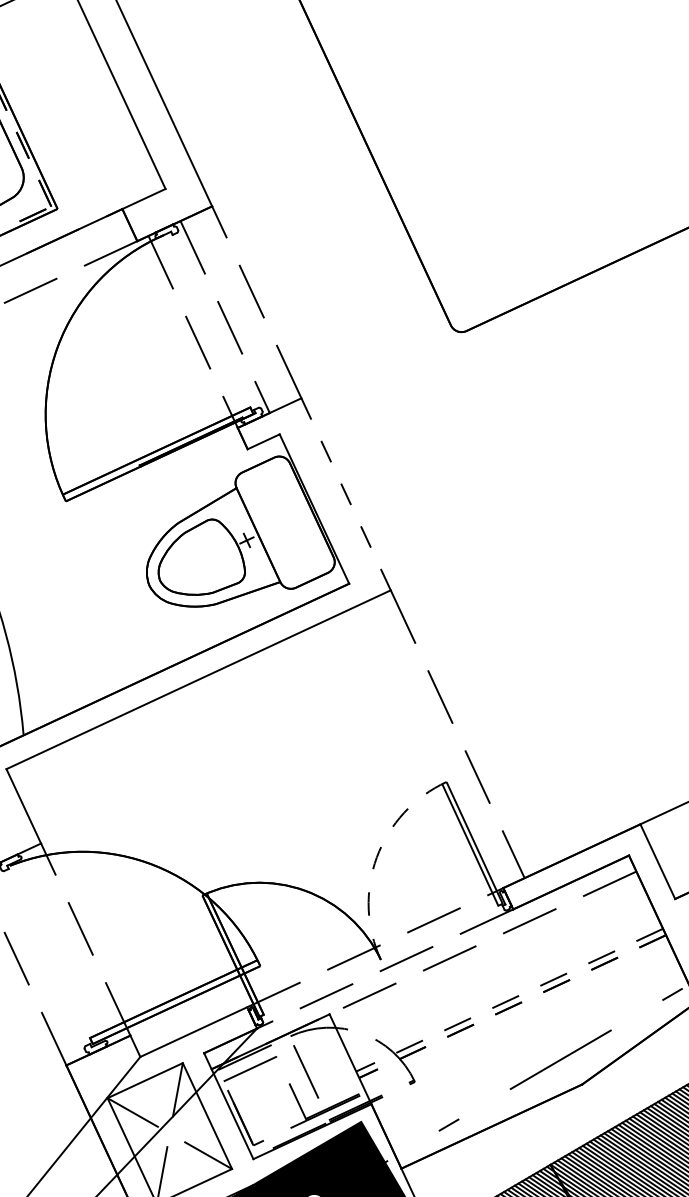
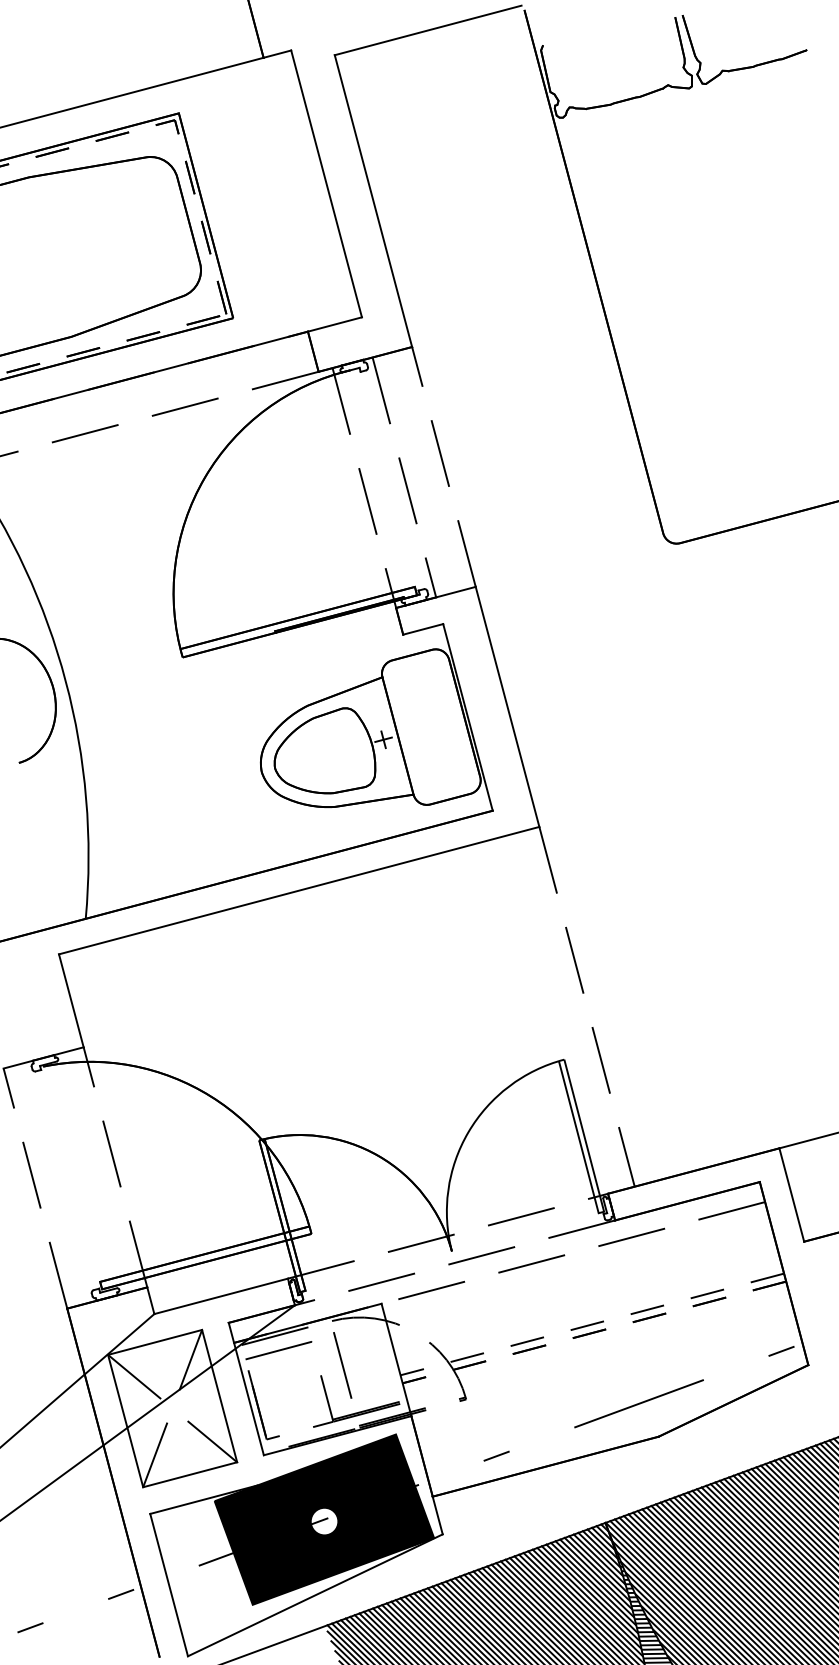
line: (346, 493) -> (507, 706), dashed -> solid
line: (376, 857) -> (468, 1132), dashed -> solid

